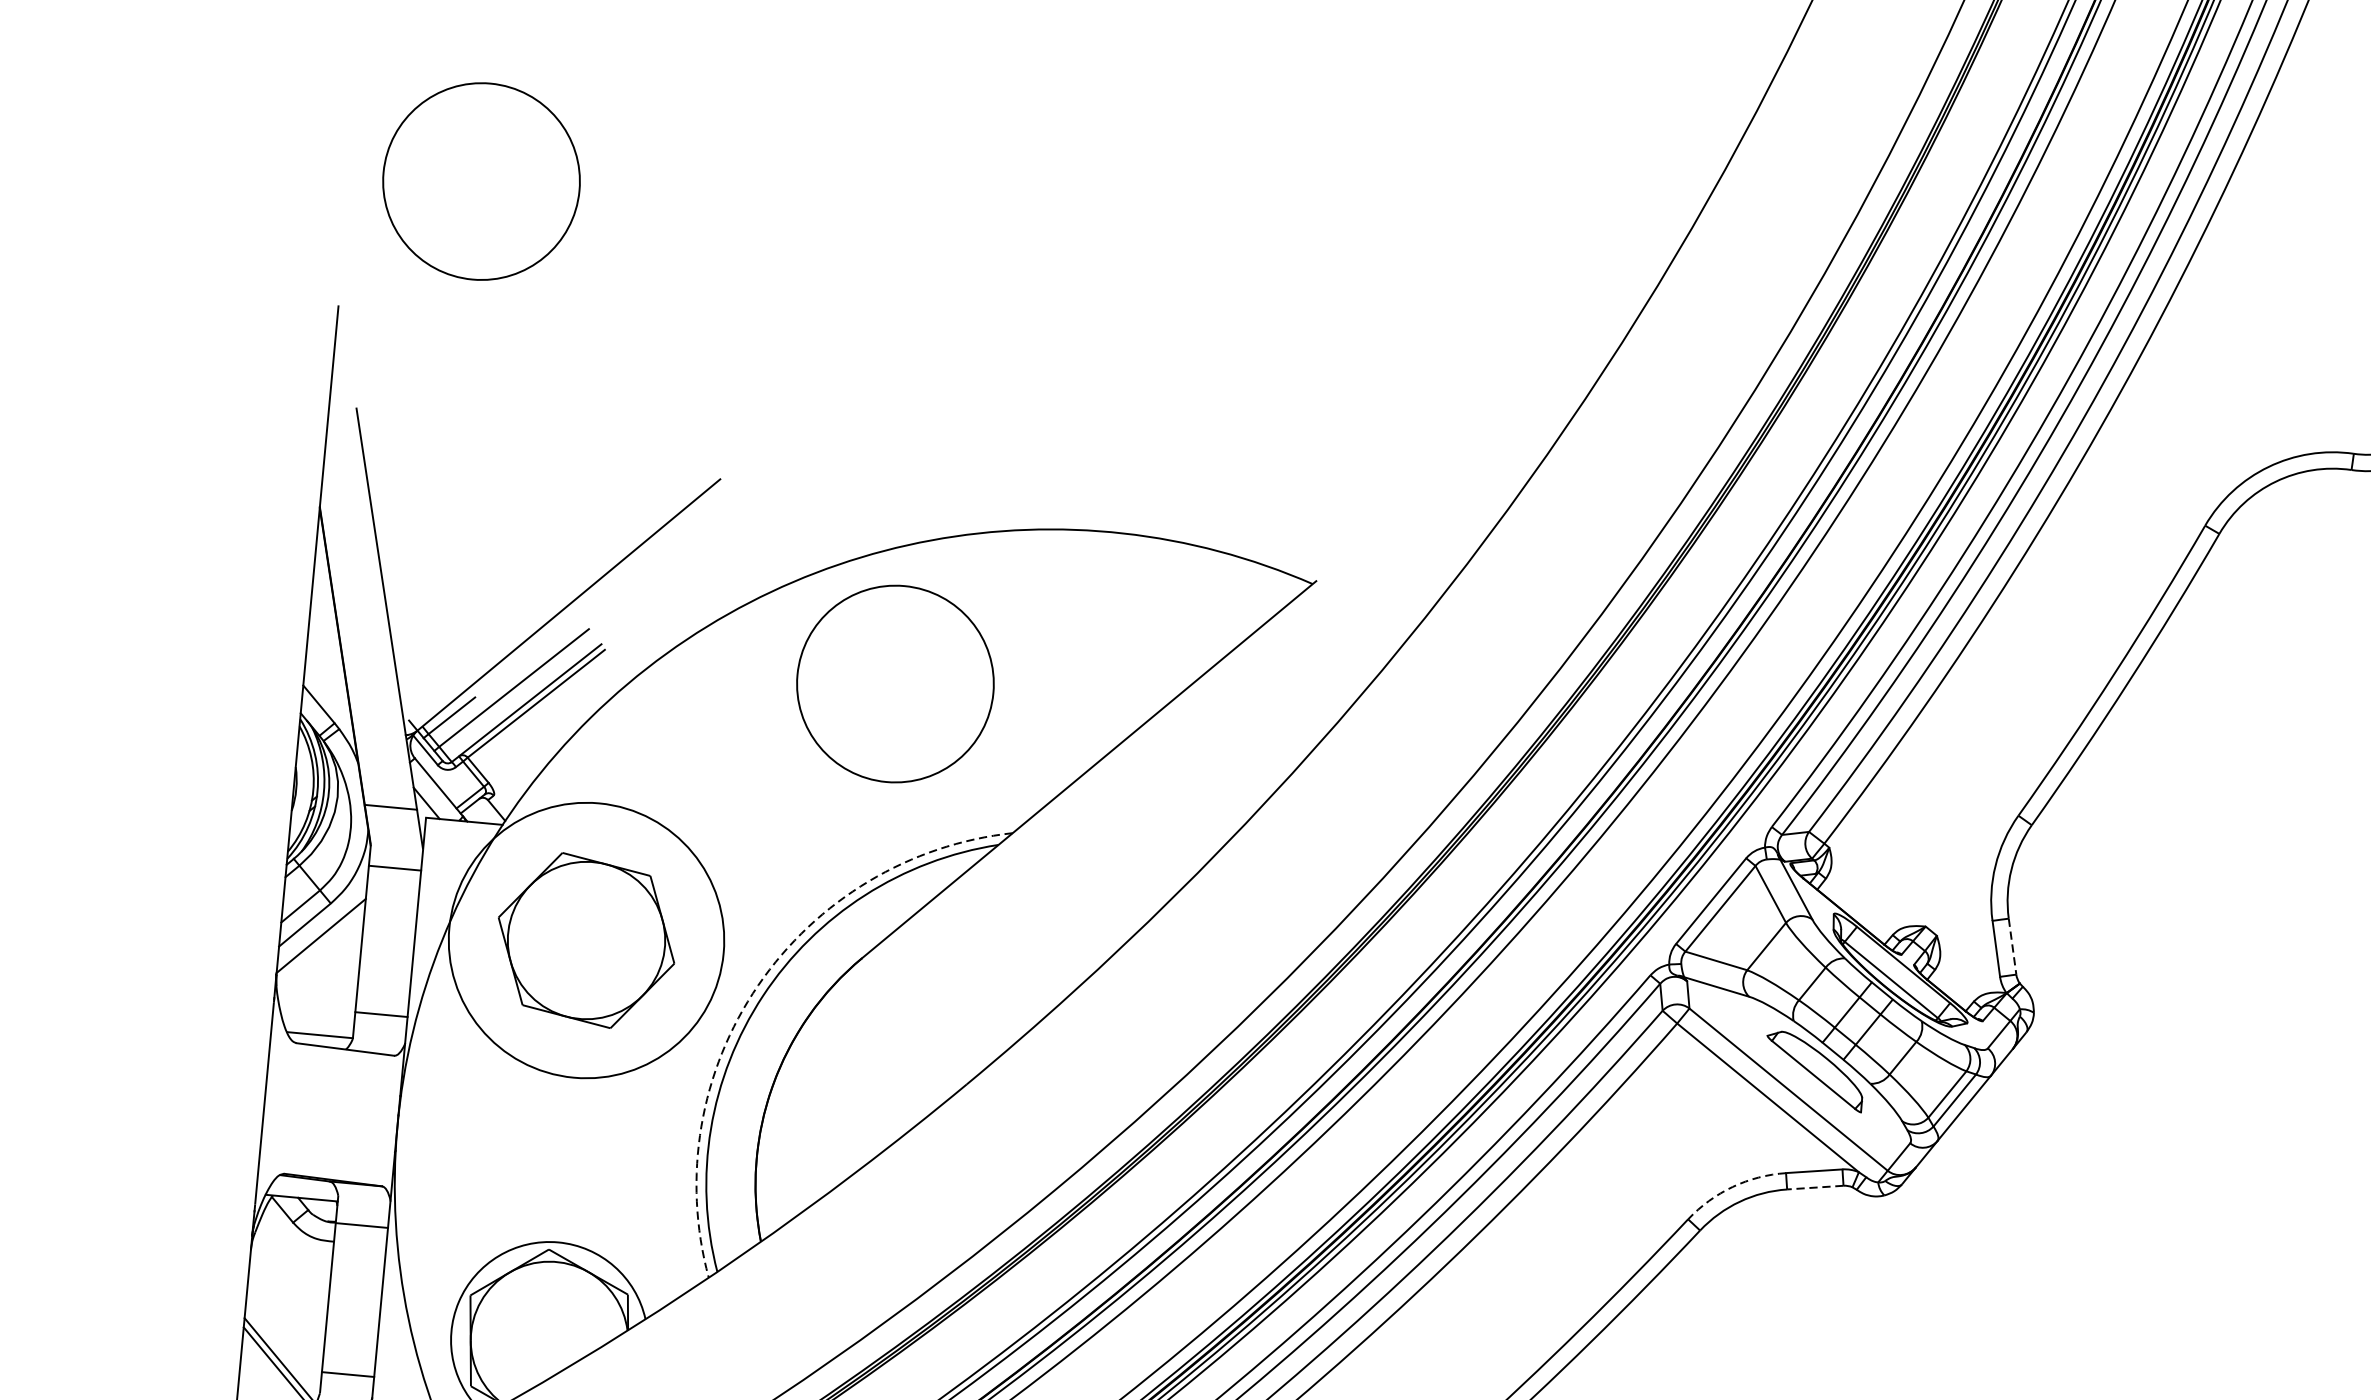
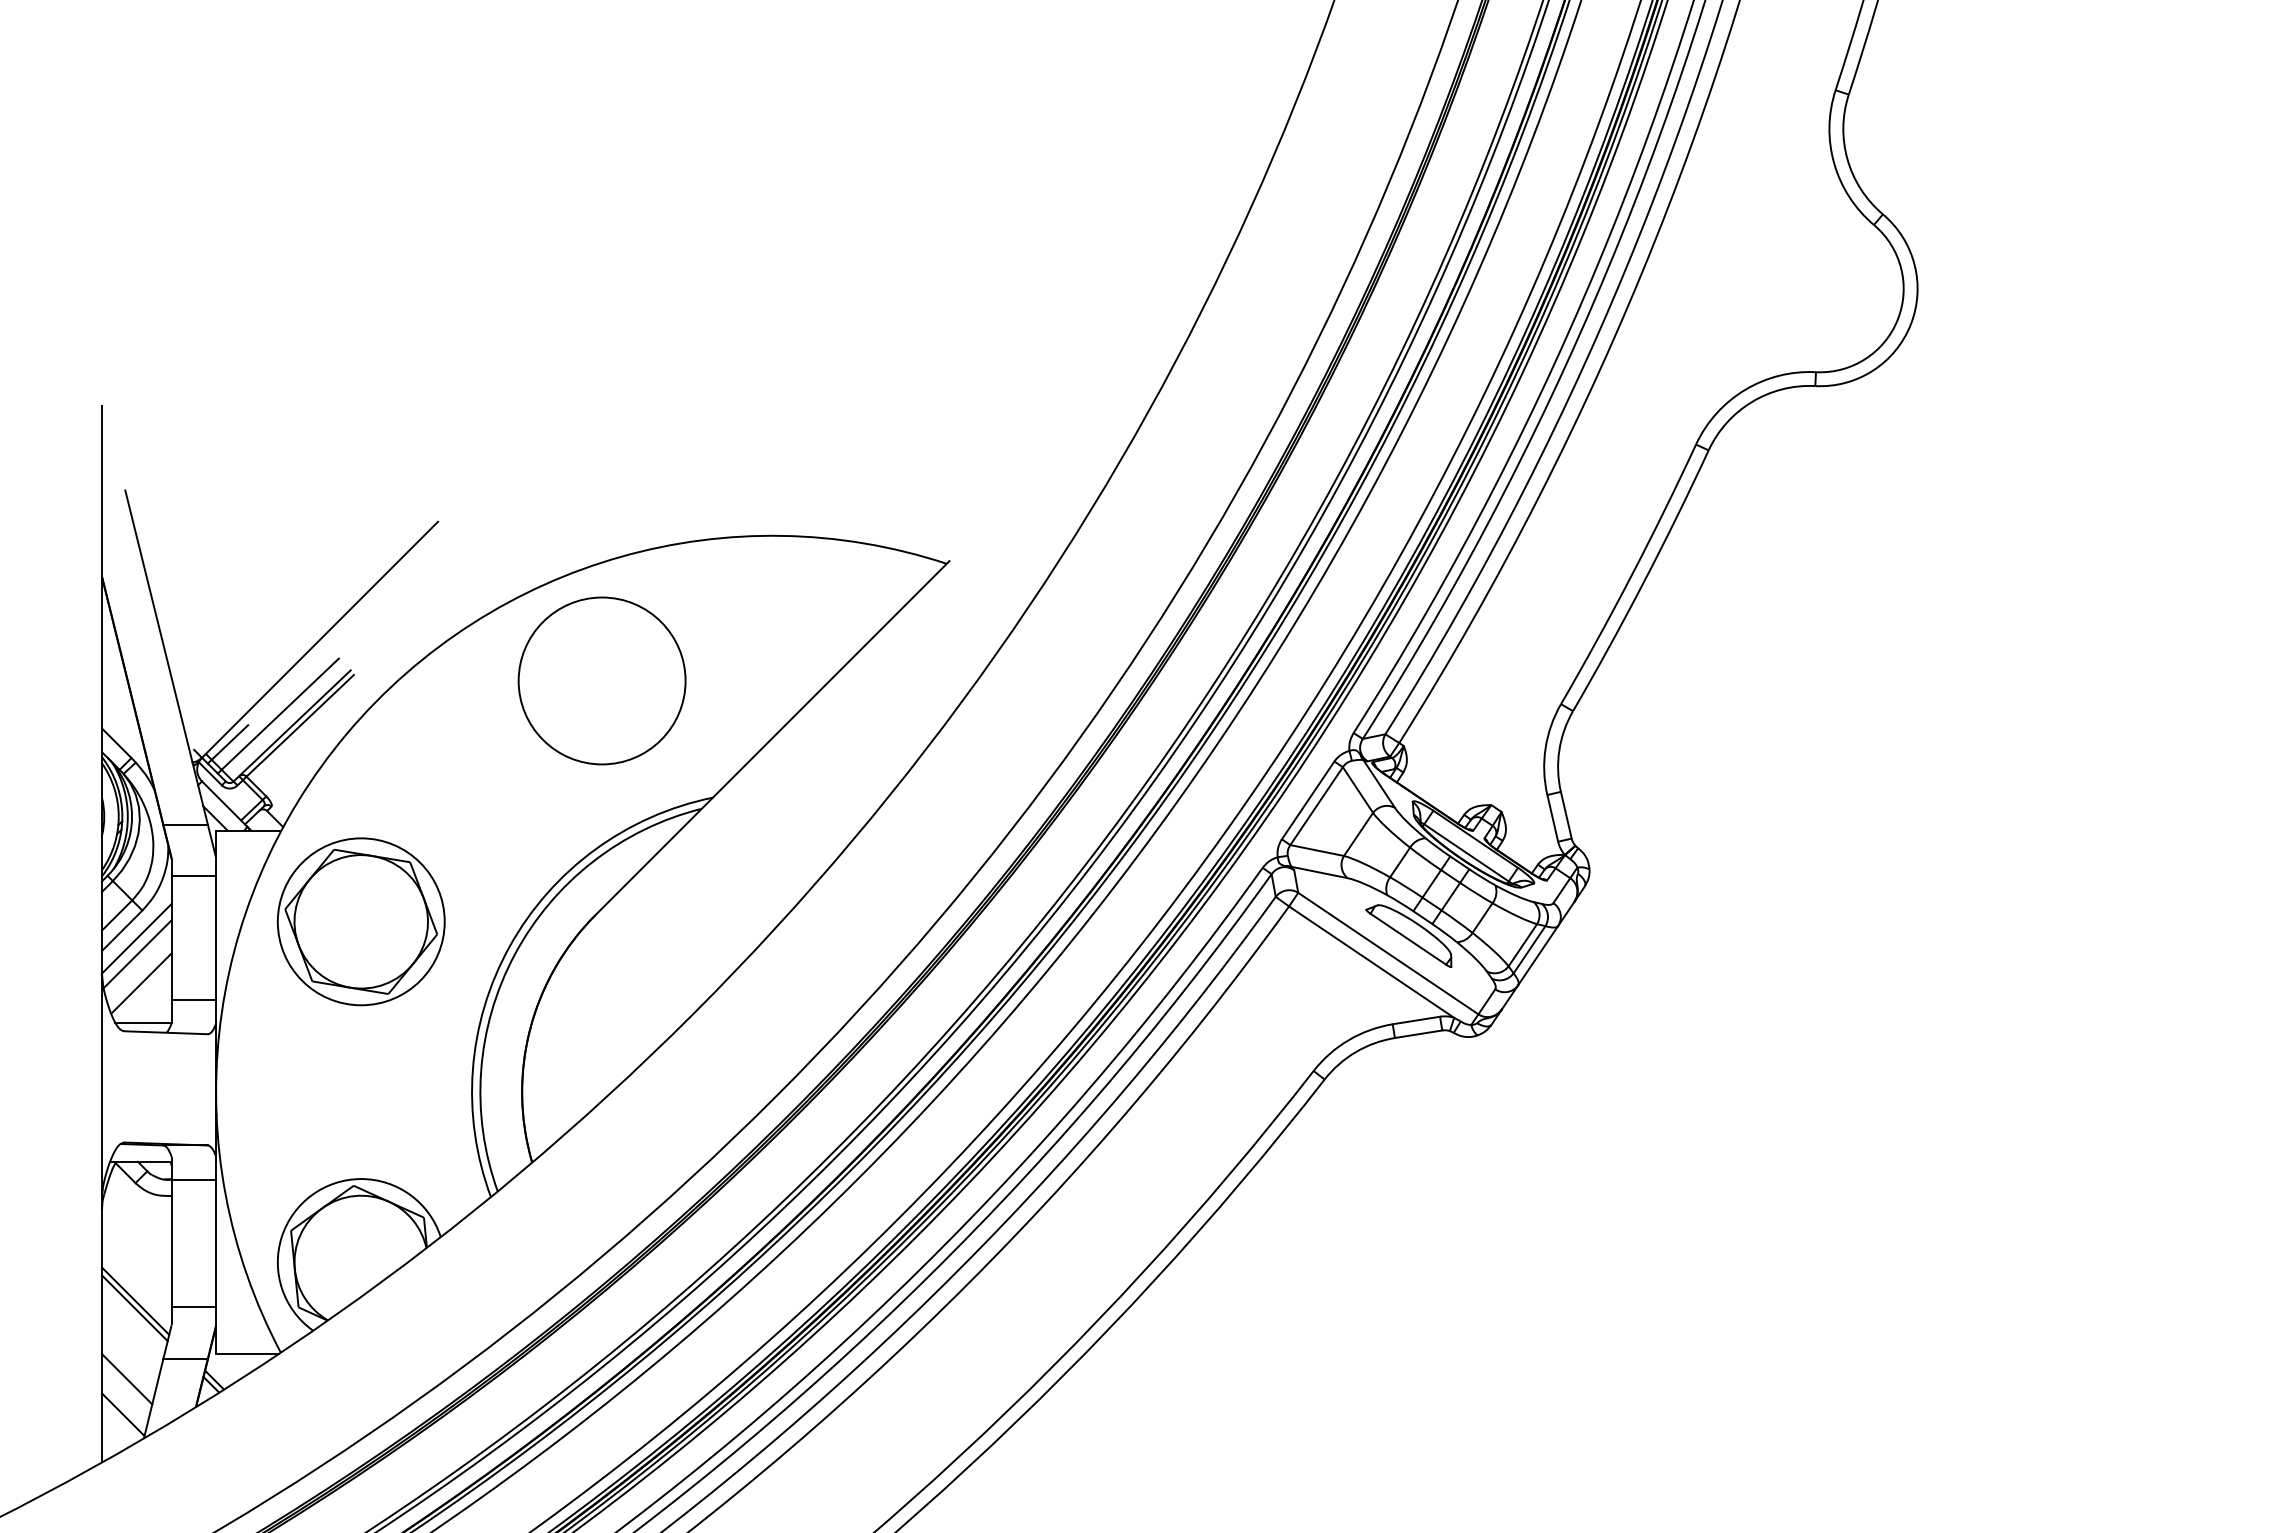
circle: (480, 180) -> (212, 288), removed
circle: (585, 940) -> (360, 921), size x0.71
line: (2012, 946) -> (1566, 815), dashed -> solid
line: (320, 954) -> (137, 954), added
arc: (757, 985) -> (509, 946), dashed -> solid
line: (321, 988) -> (141, 983), added
arc: (1732, 1187) -> (1348, 1040), dashed -> solid
line: (1815, 1187) -> (1418, 1034), dashed -> solid

